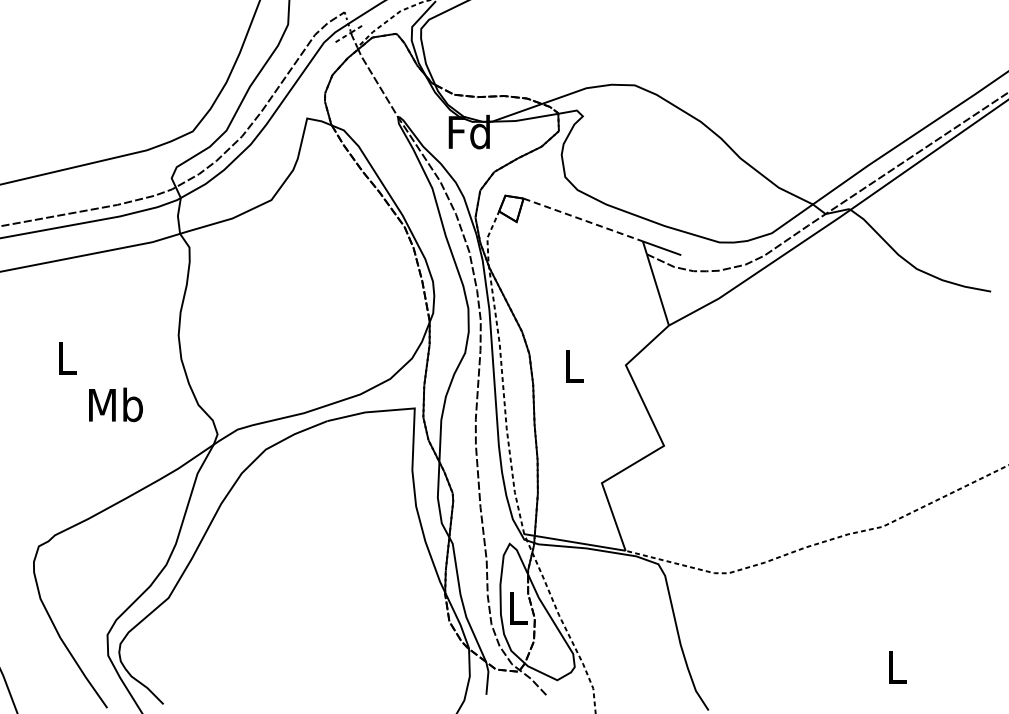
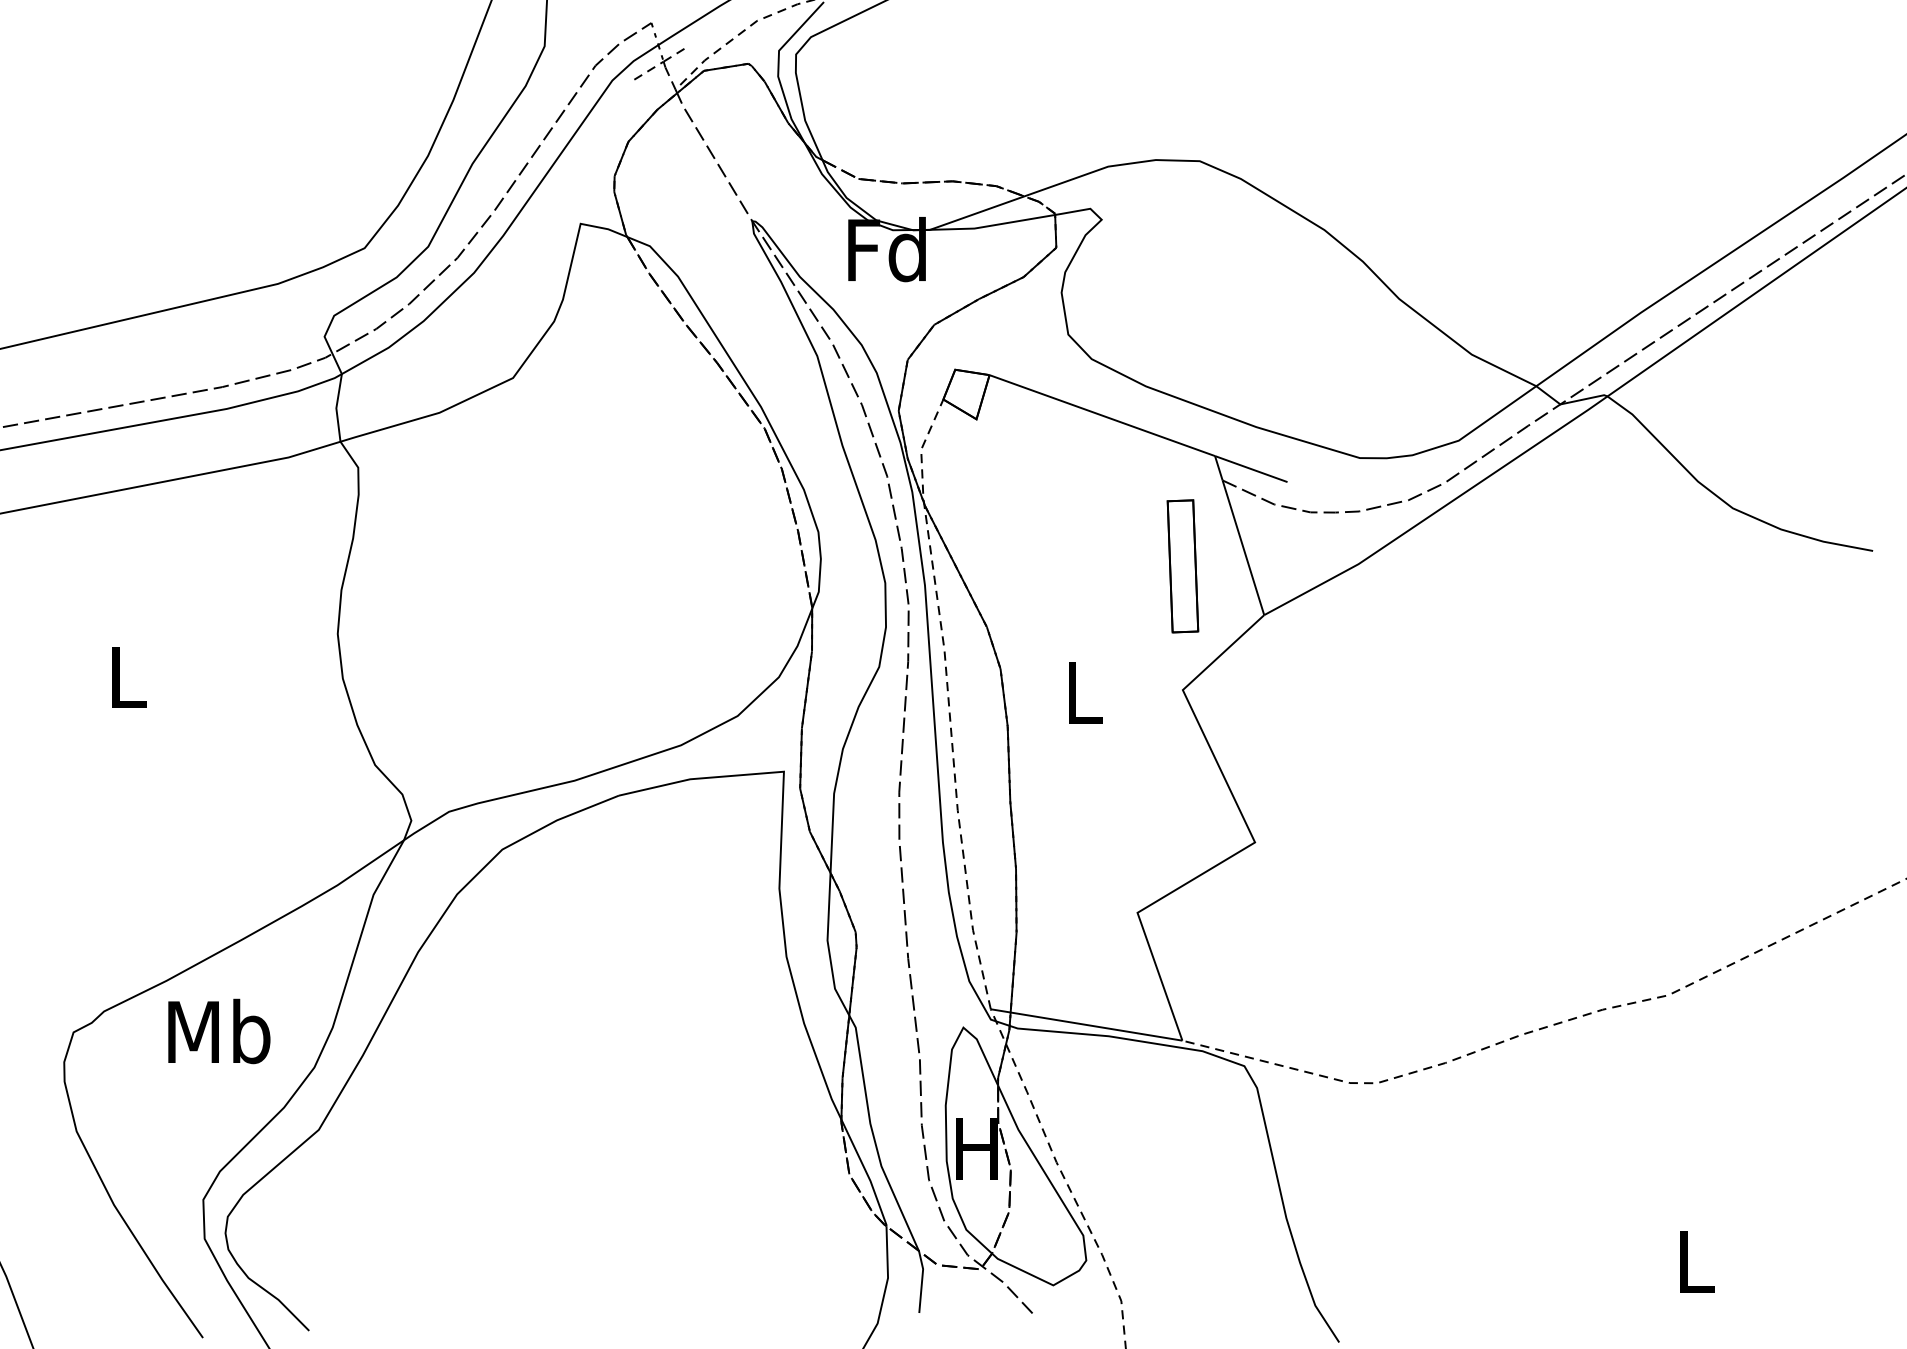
line: (583, 220) -> (1102, 416), dashed -> solid
part: (625, 299) -> (1182, 565), added
text: (115, 404) -> (218, 1030), moved
text: (516, 608) -> (976, 1149), L -> H

